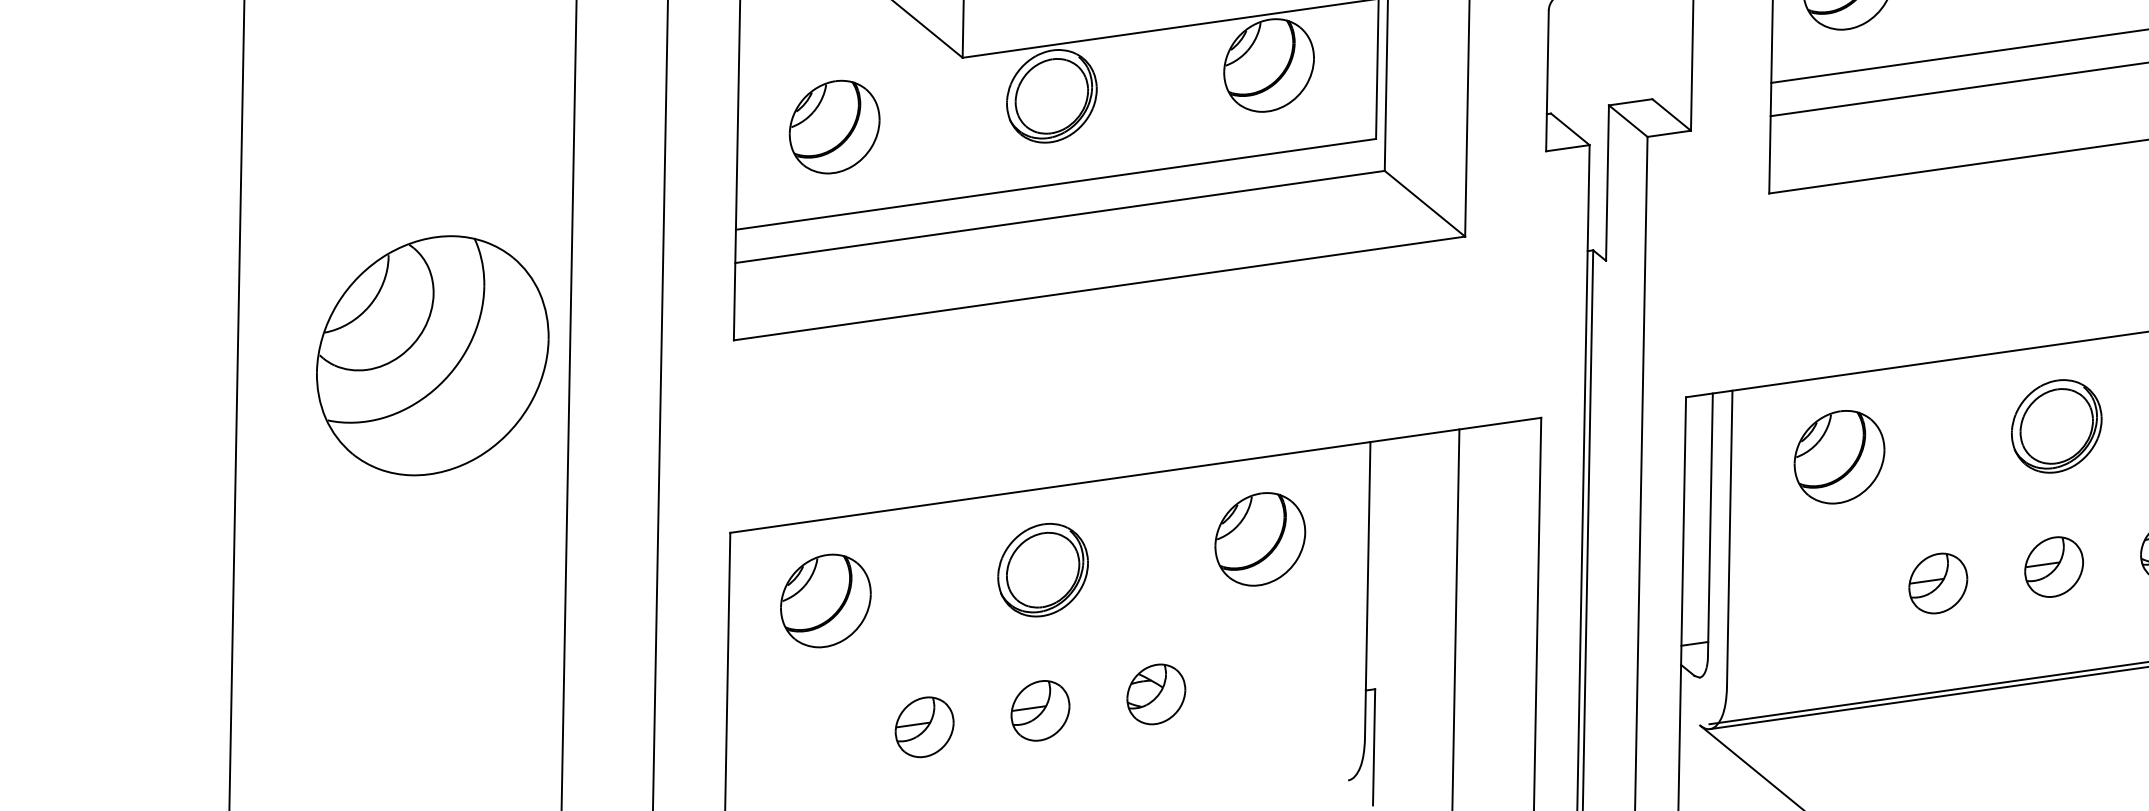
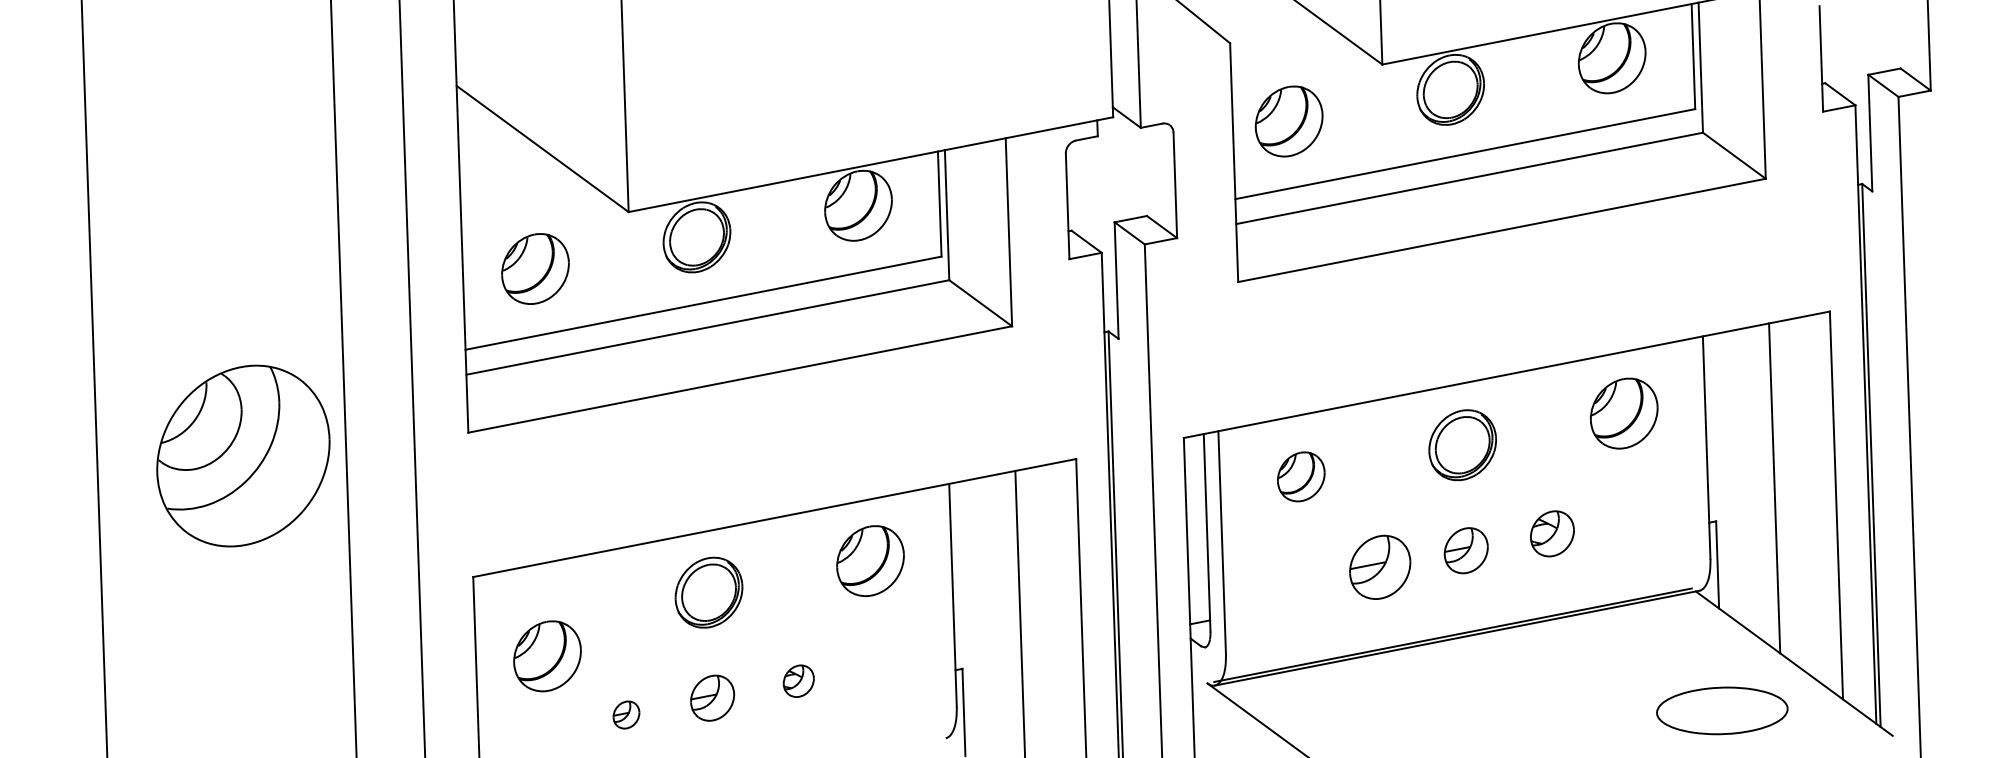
part: (1839, 456) -> (1301, 476), size x0.7
part: (1937, 583) -> (1379, 567), size x1.4
part: (825, 601) -> (547, 656), moved
part: (1156, 693) -> (798, 680), size x0.7
part: (924, 726) -> (626, 714), size x0.6

